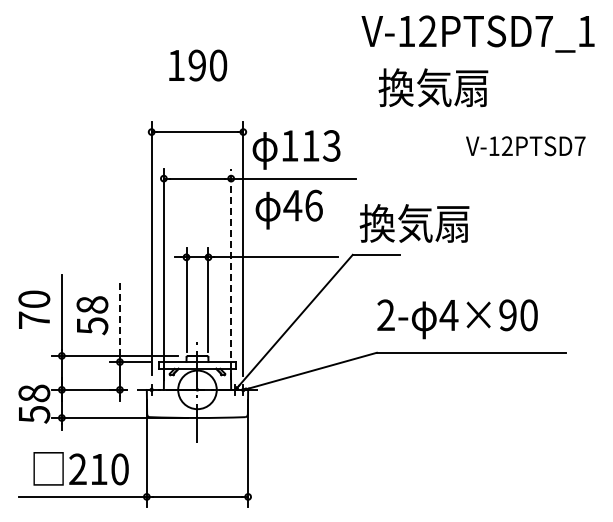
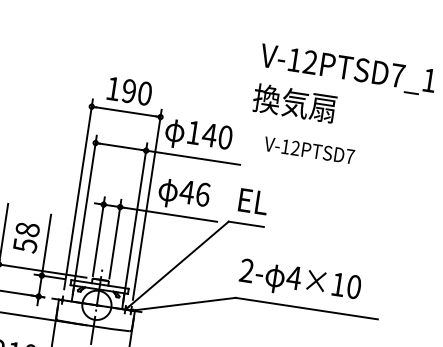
text: (198, 65) -> (130, 91), moved
text: (433, 87) -> (294, 103), moved
text: (320, 145) -> (216, 135), 113 -> 140
text: (525, 146) -> (309, 150), moved
text: (288, 209) -> (183, 194), moved
text: (414, 223) -> (278, 205), 換気扇 -> EL
line: (231, 274) -> (135, 222), dashed -> solid
text: (507, 315) -> (337, 284), 4×90 -> 4×10
line: (119, 318) -> (46, 242), dashed -> solid

